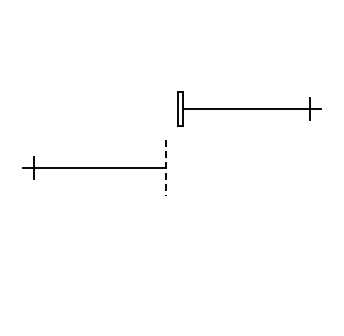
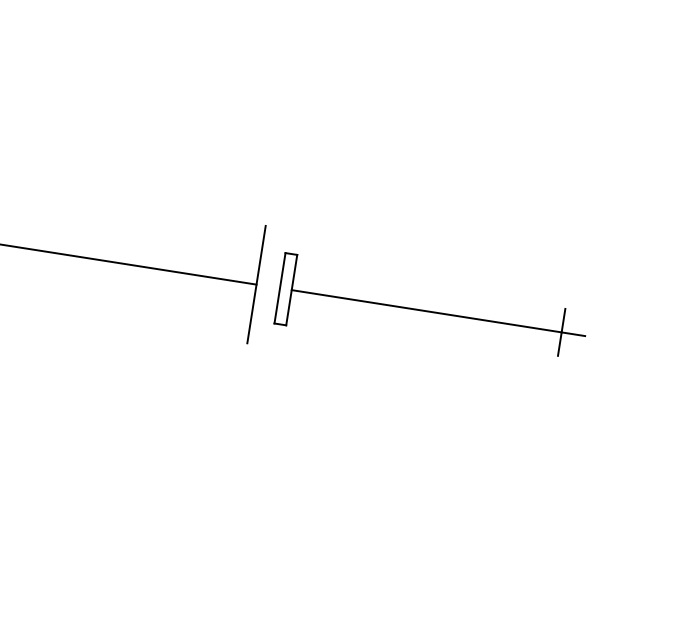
part: (249, 108) -> (432, 311), moved
line: (166, 168) -> (256, 285), dashed -> solid

